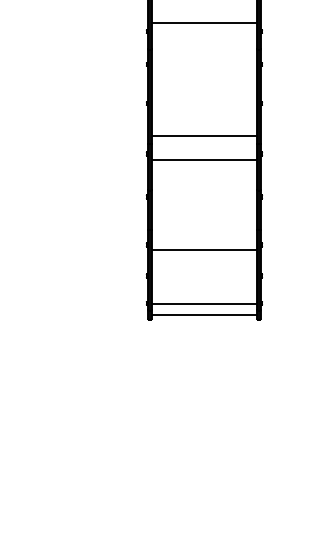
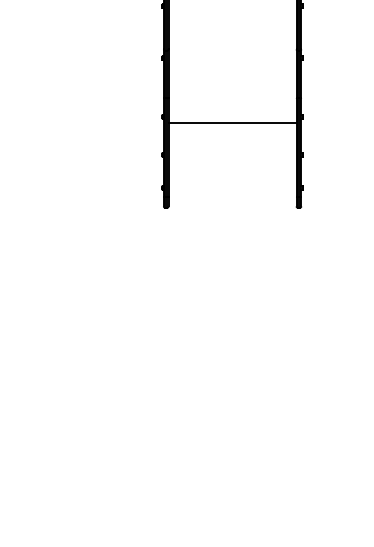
line: (204, 159) -> (232, 12), removed
line: (204, 304) -> (232, 189), removed
line: (204, 315) -> (232, 202), removed

